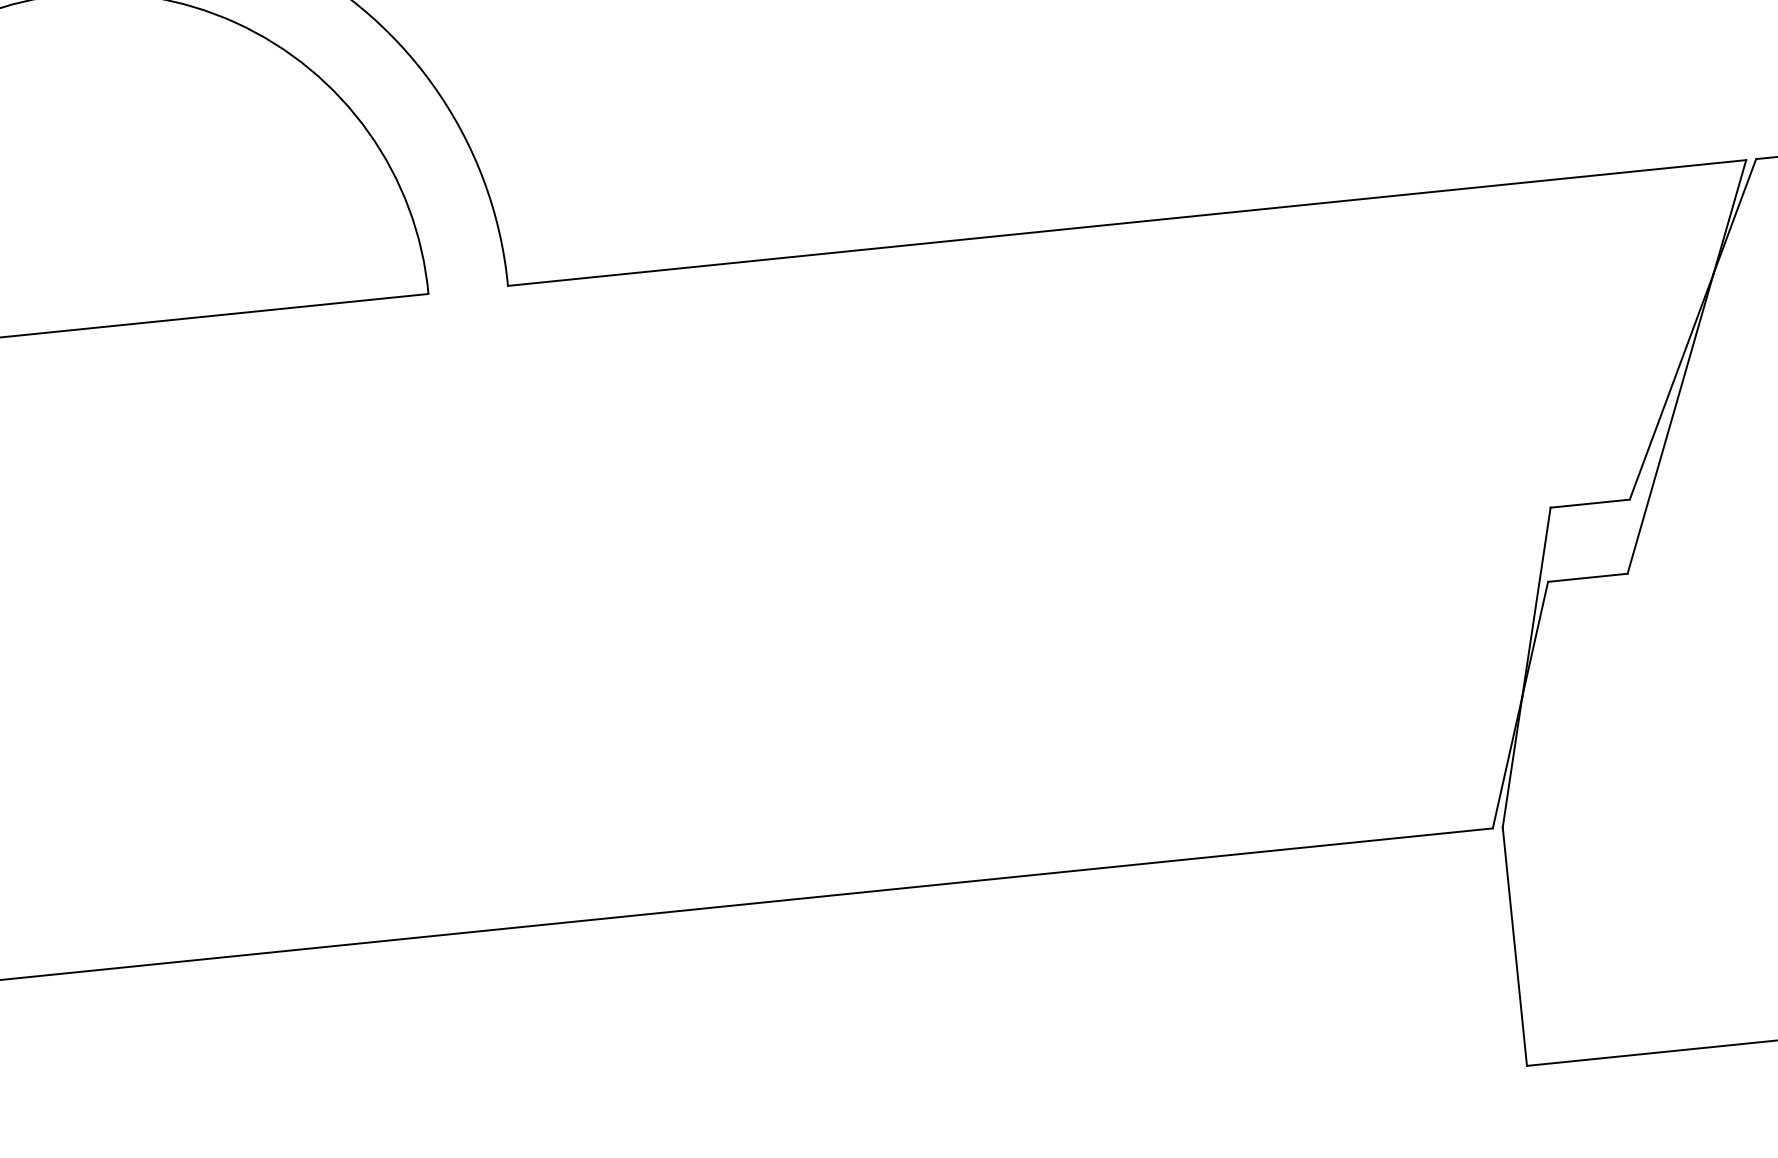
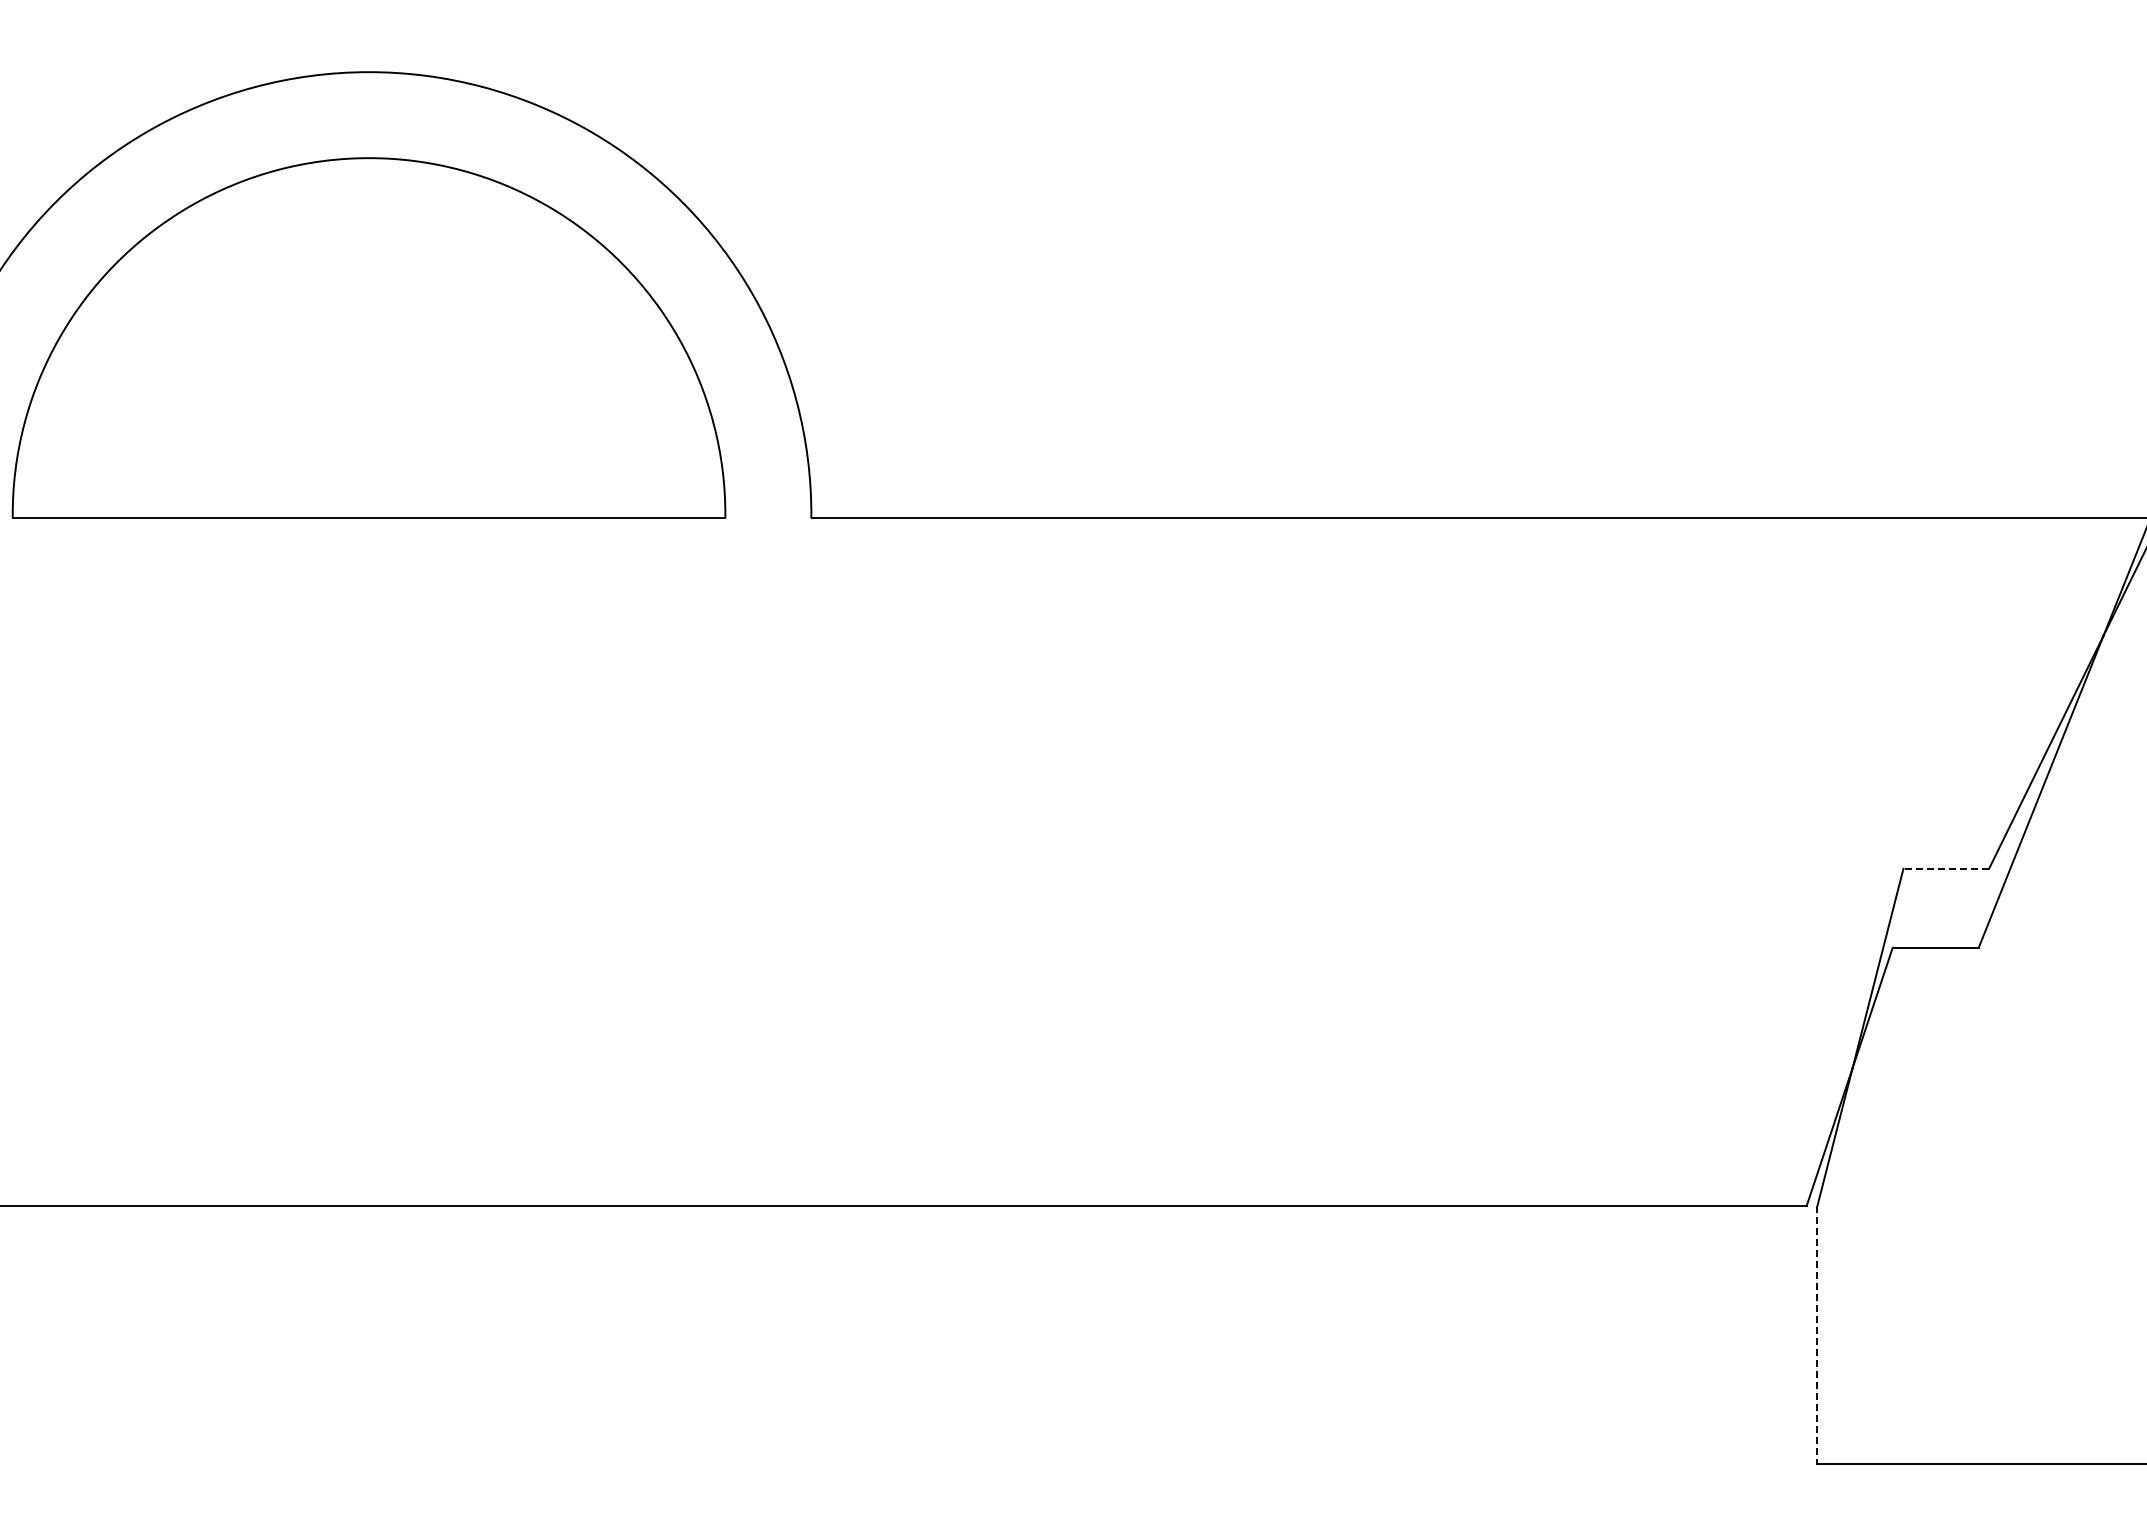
line: (1590, 503) -> (1946, 868), solid -> dashed
line: (1514, 946) -> (1817, 1334), solid -> dashed

